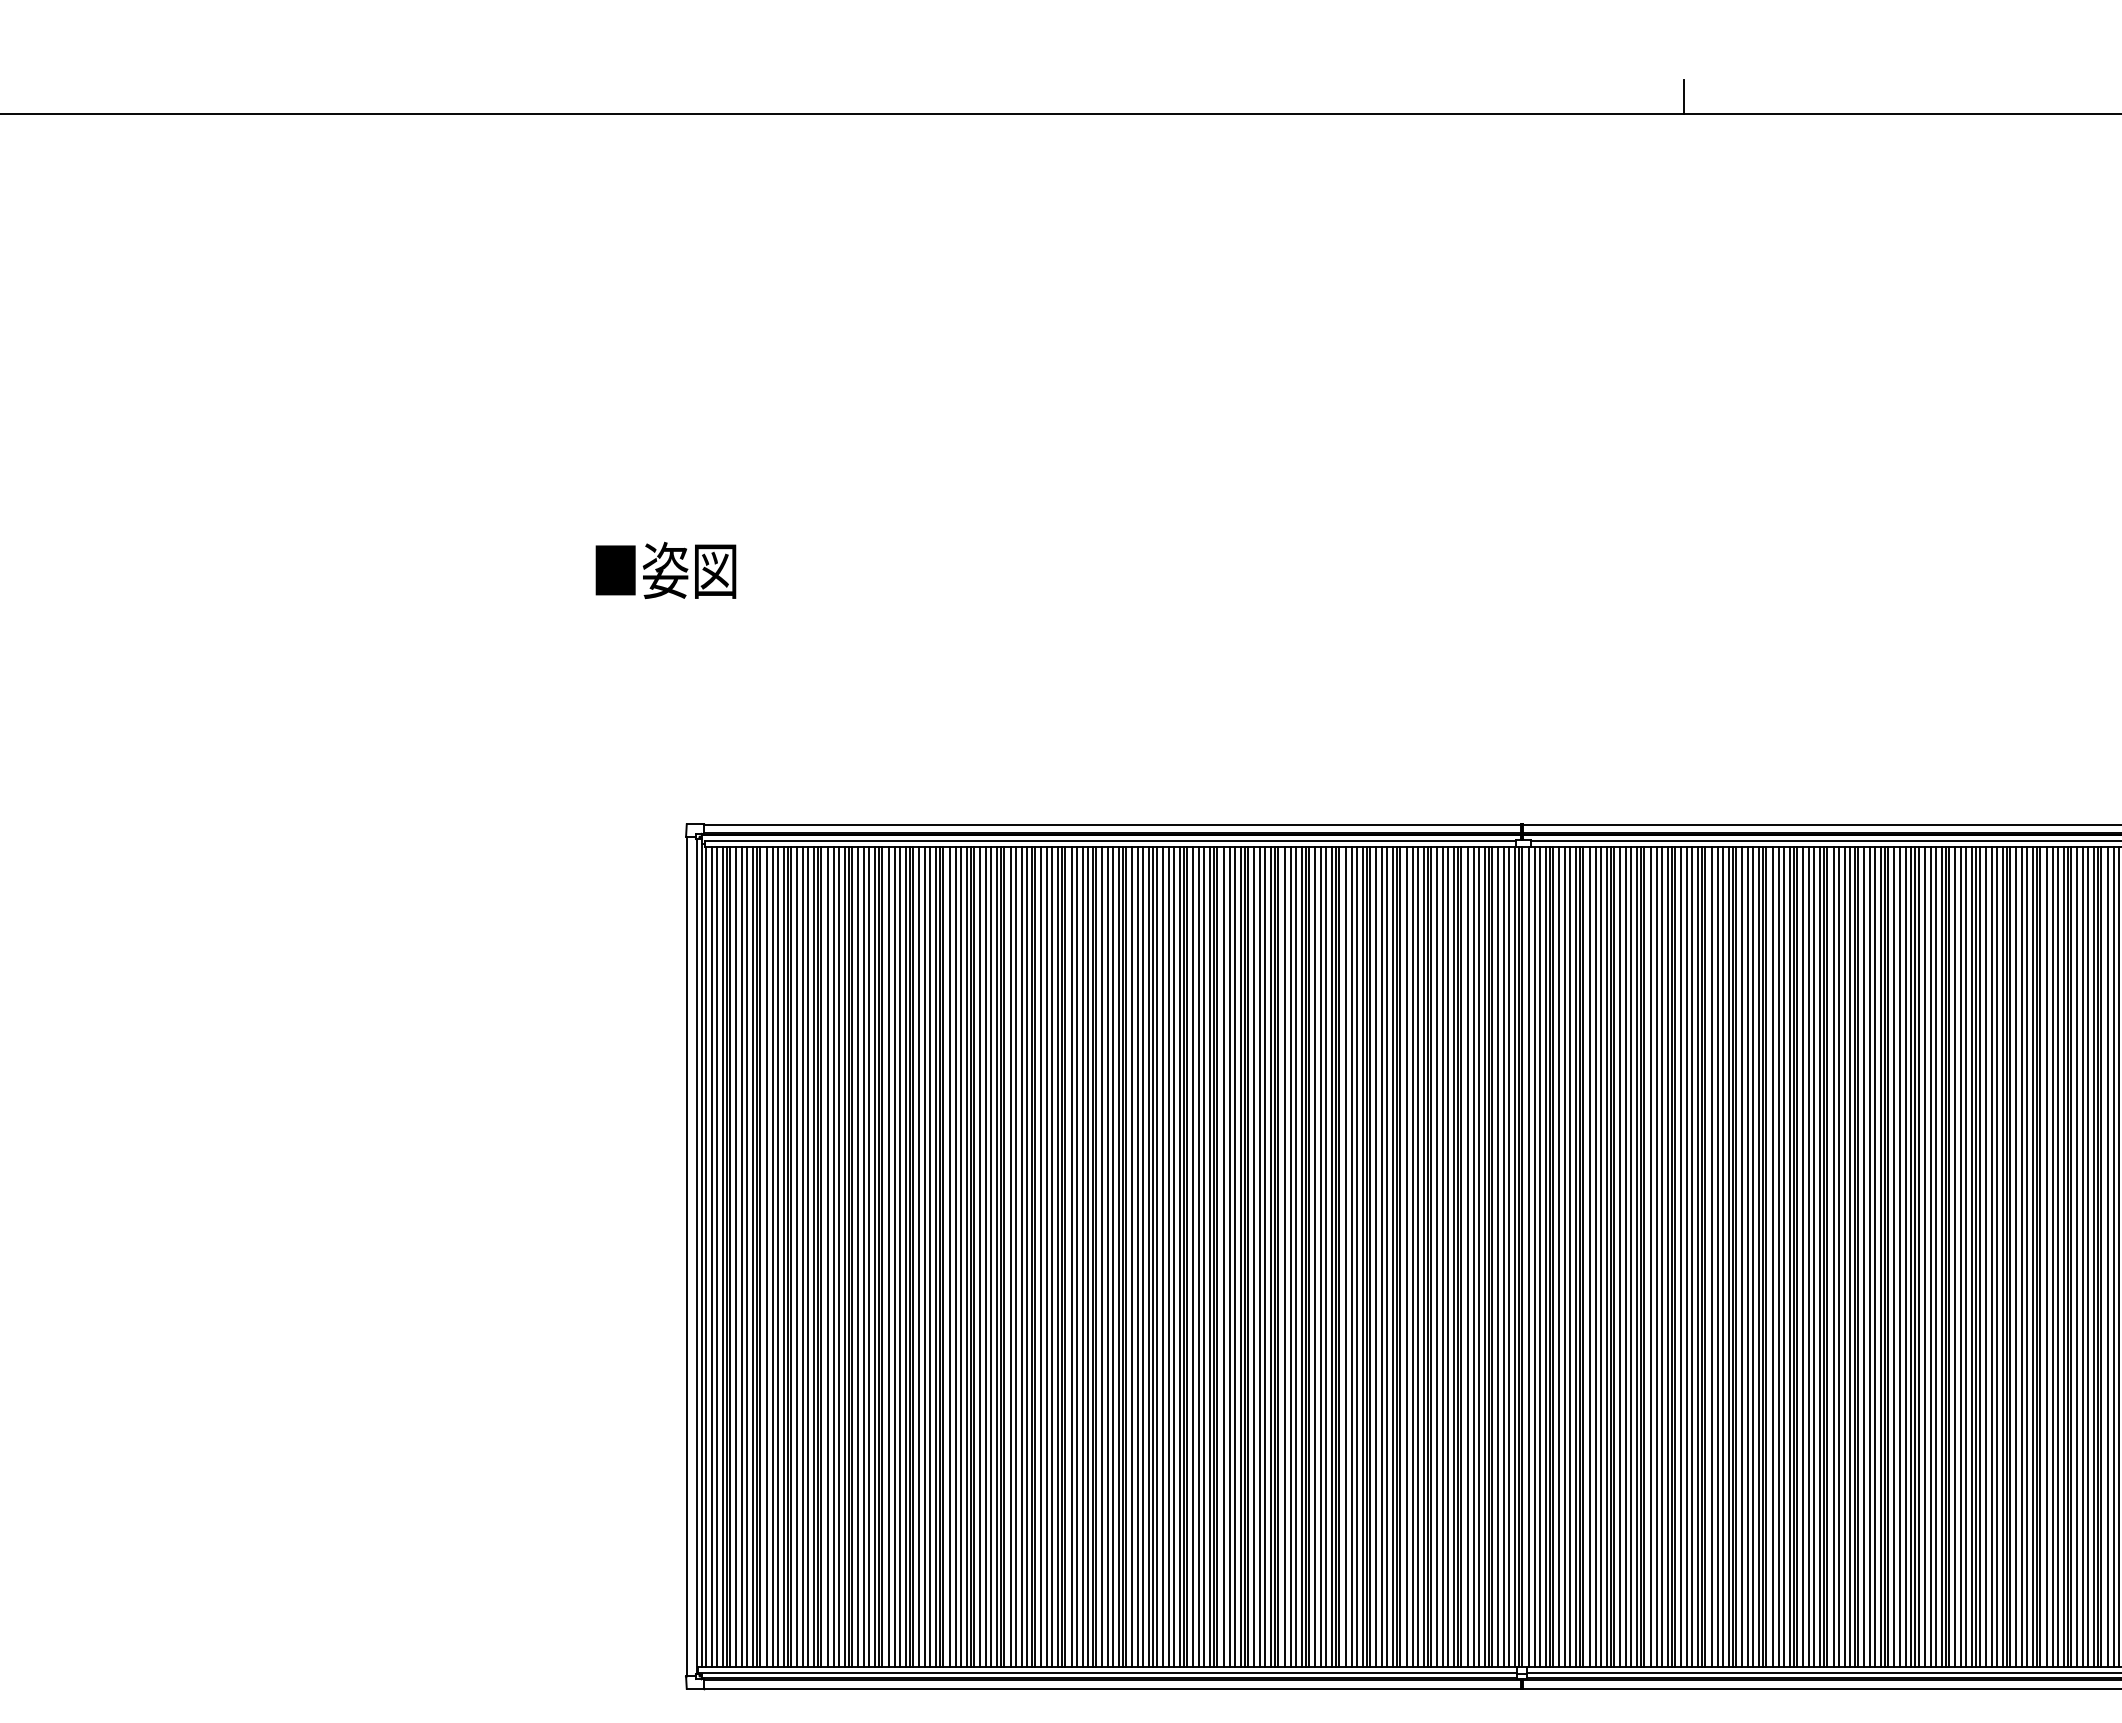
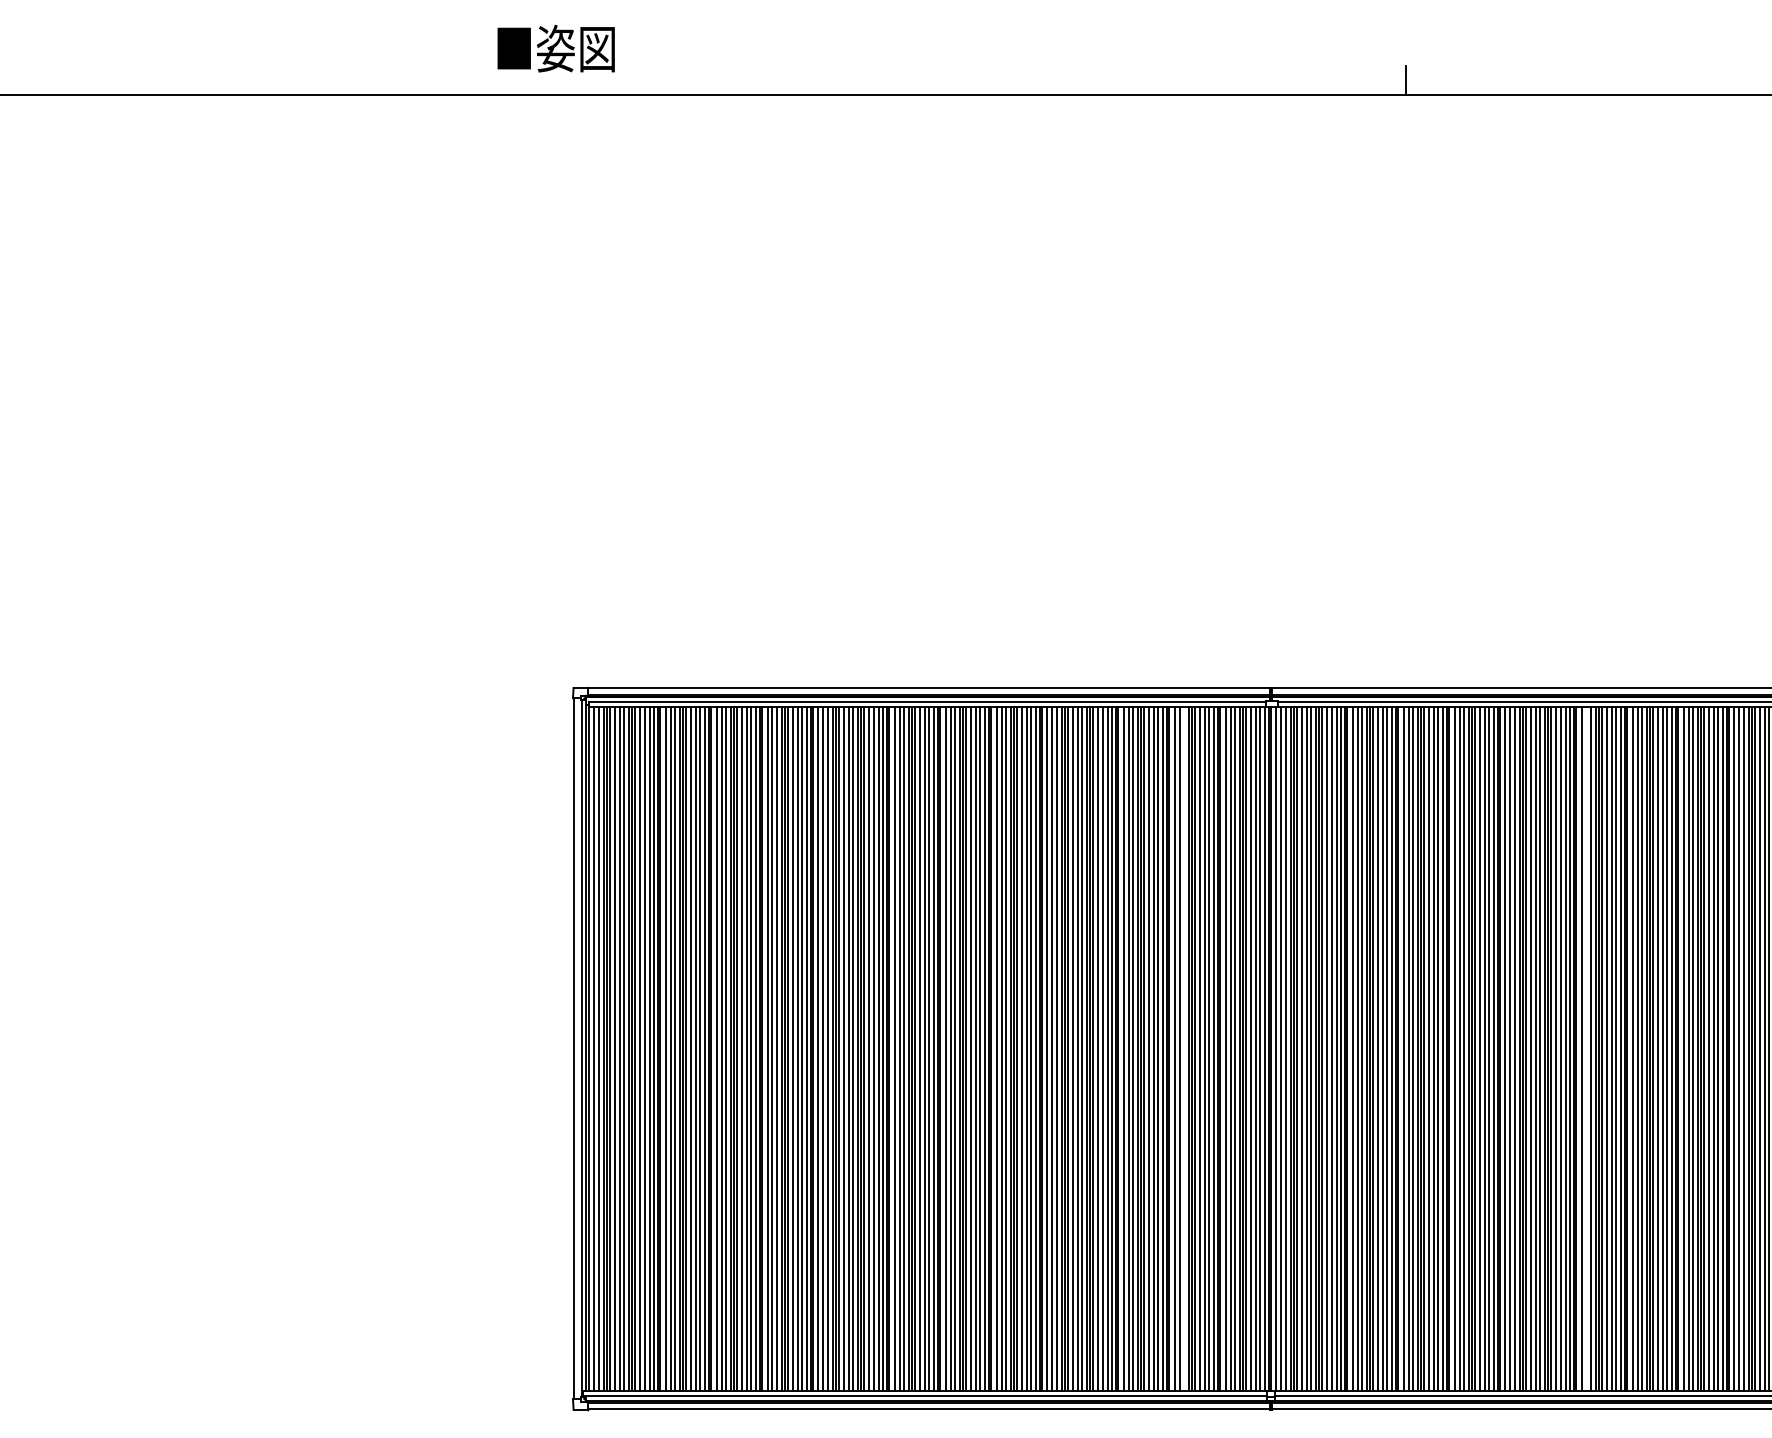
text: (665, 570) -> (555, 48), moved
line: (1417, 1256) -> (1183, 1048), removed
line: (1900, 1256) -> (1586, 1048), removed

